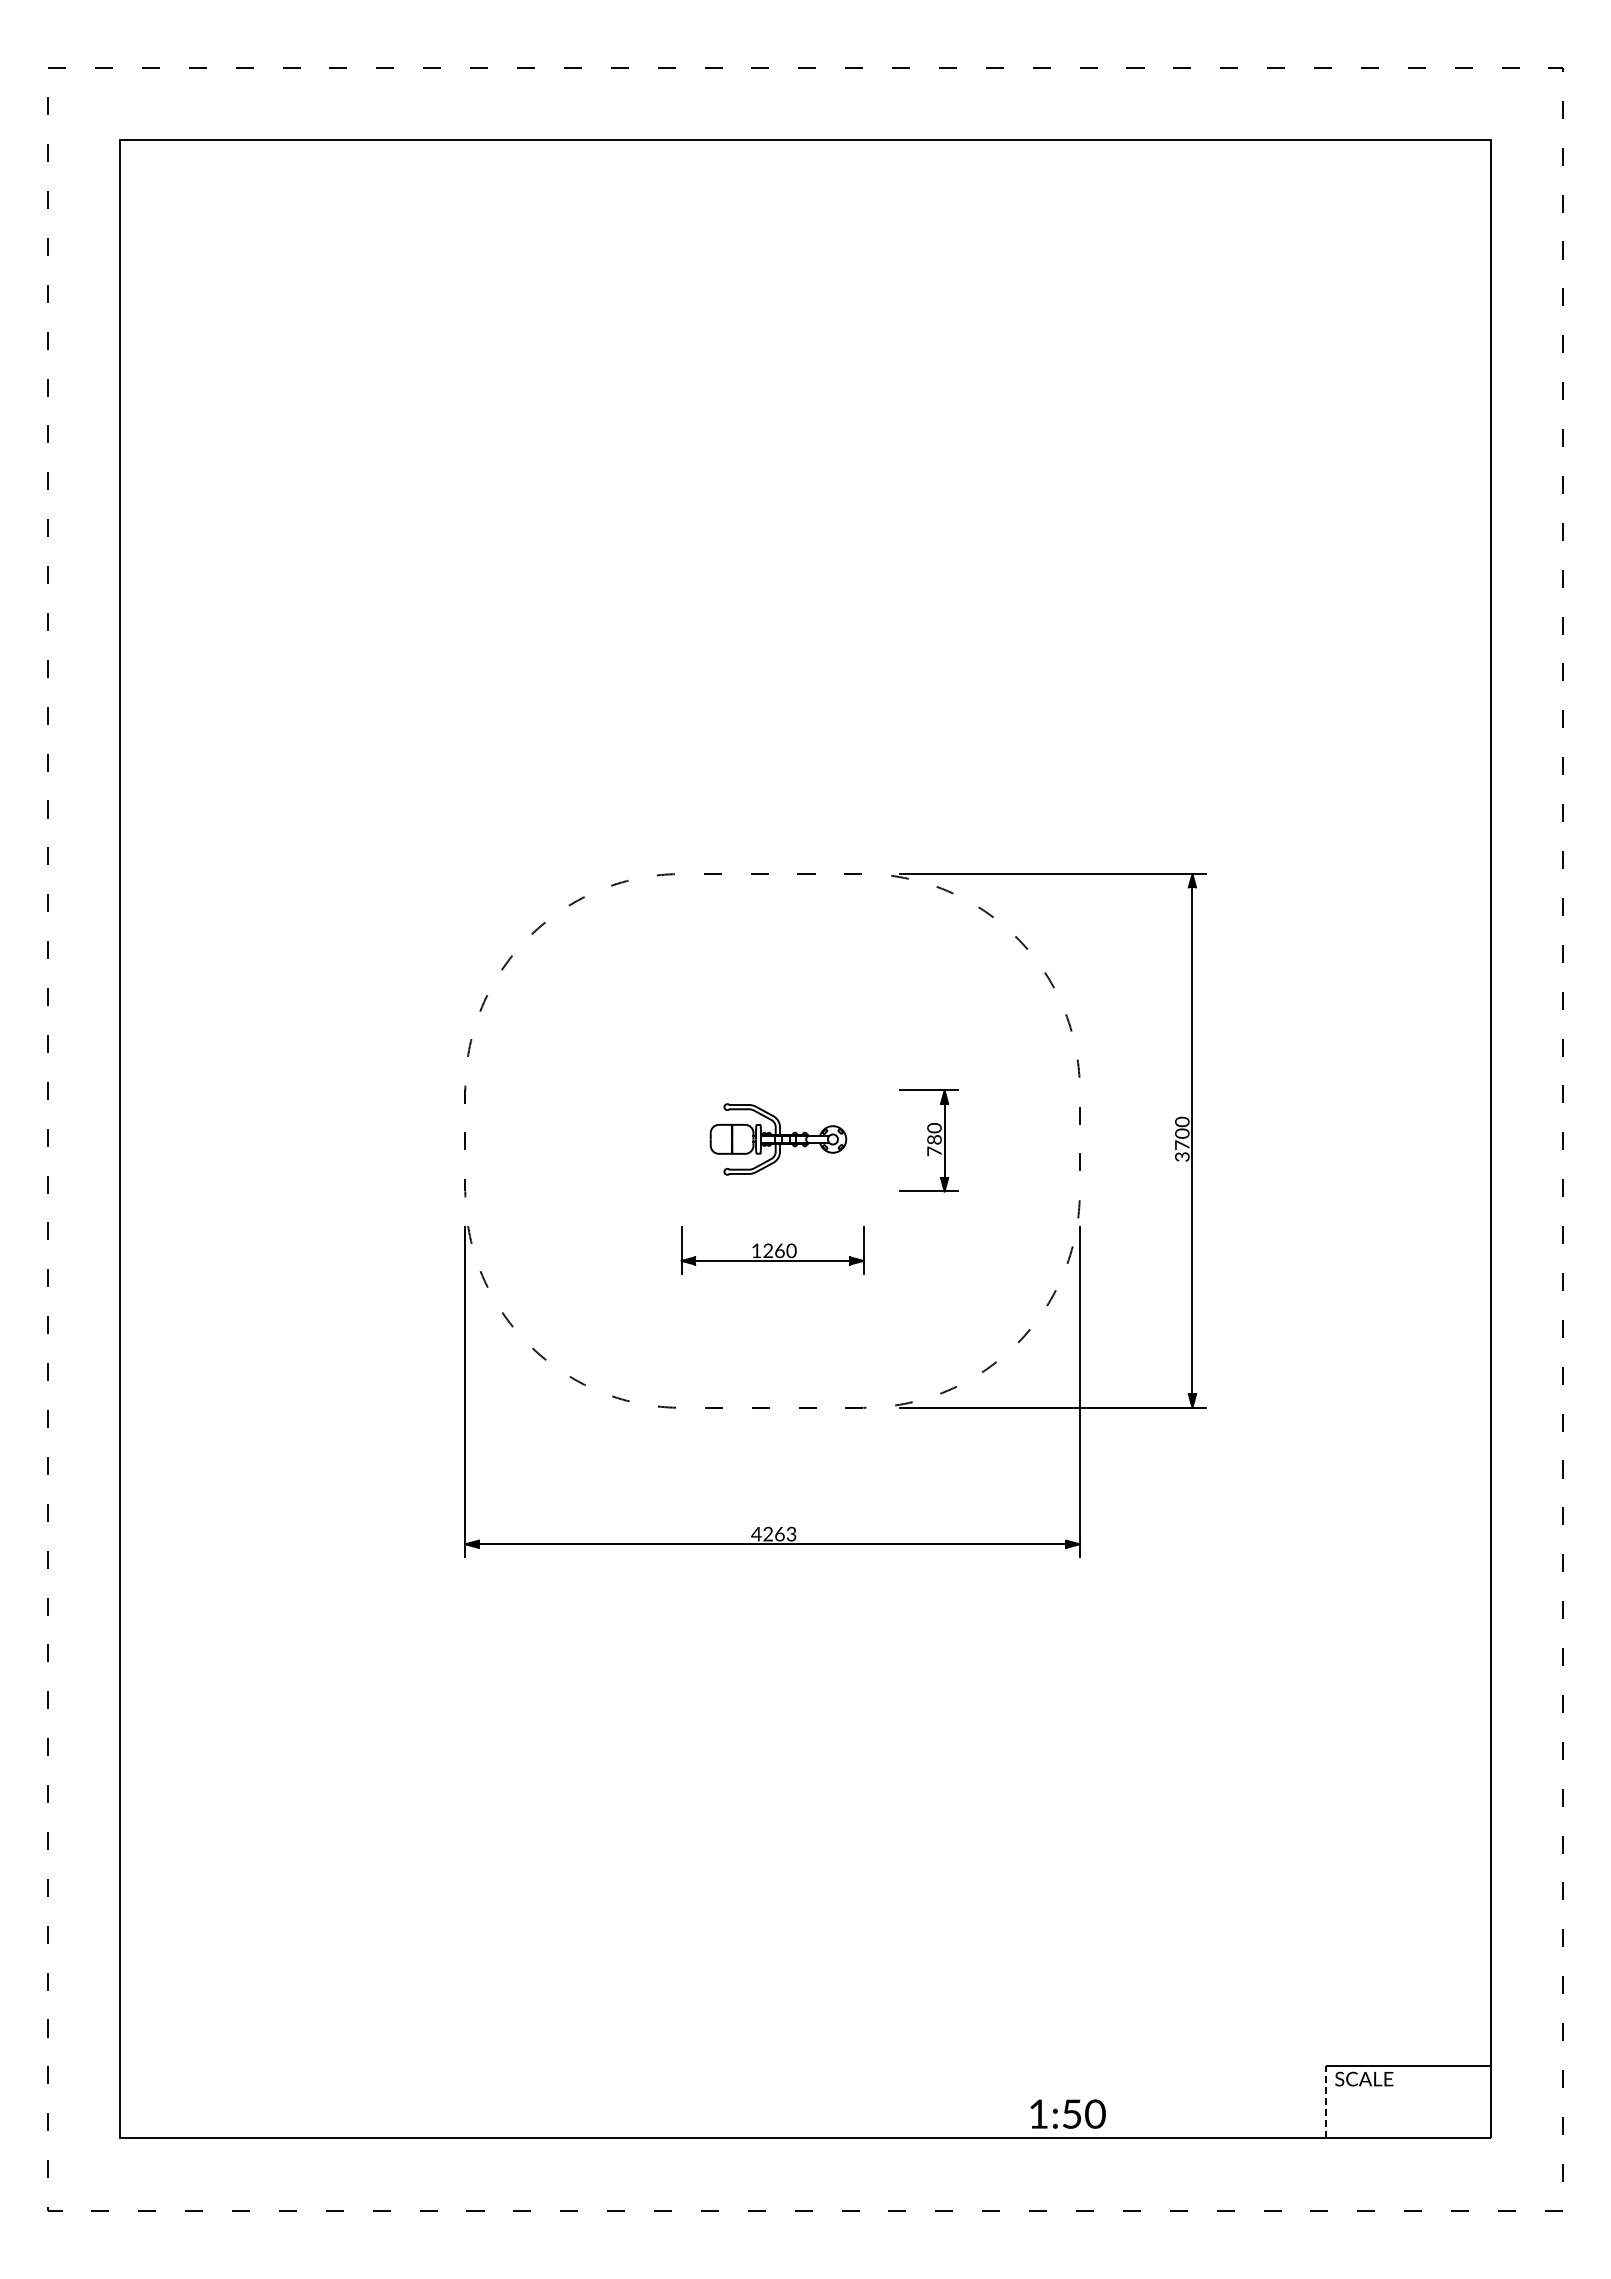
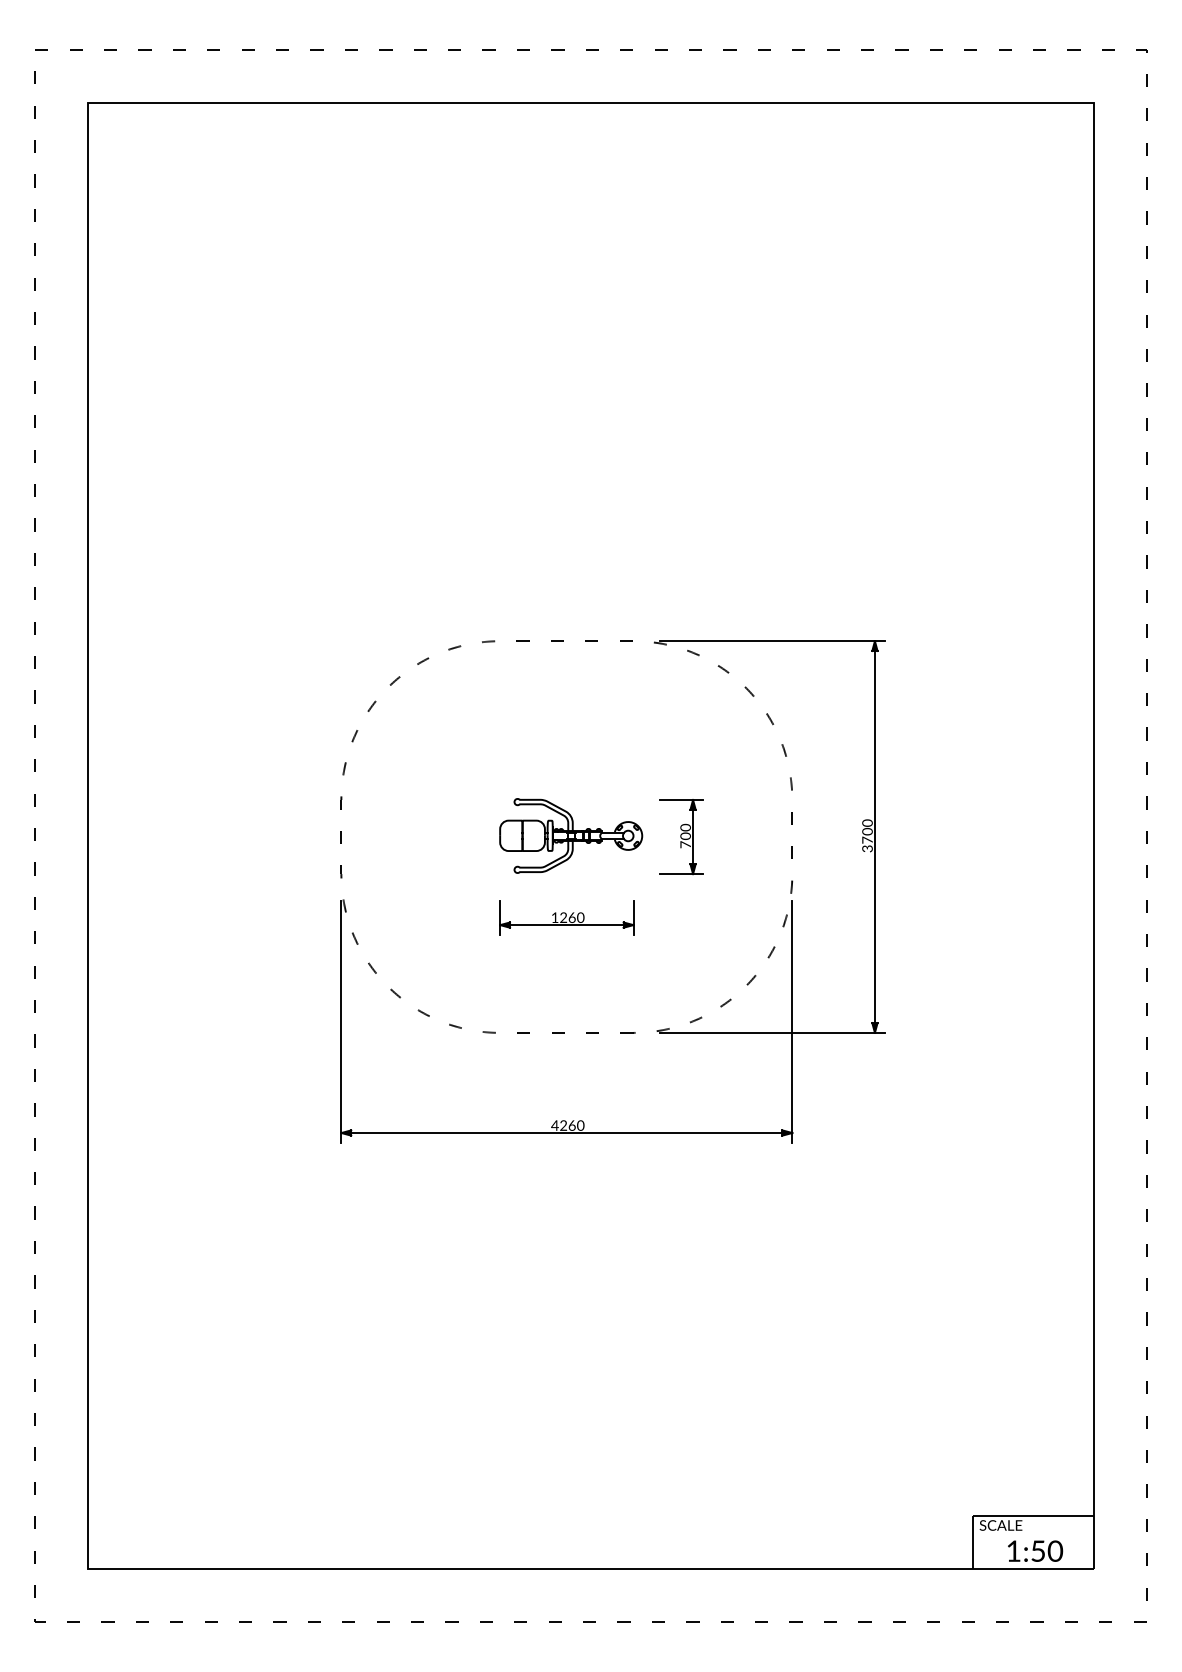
part: (778, 1139) -> (571, 836), size x1.43
text: (934, 1139) -> (685, 836), 780 -> 700
text: (791, 1534) -> (580, 1125), 4263 -> 4260
line: (1326, 2101) -> (973, 1541), dashed -> solid
text: (1067, 2113) -> (1034, 1550), moved

